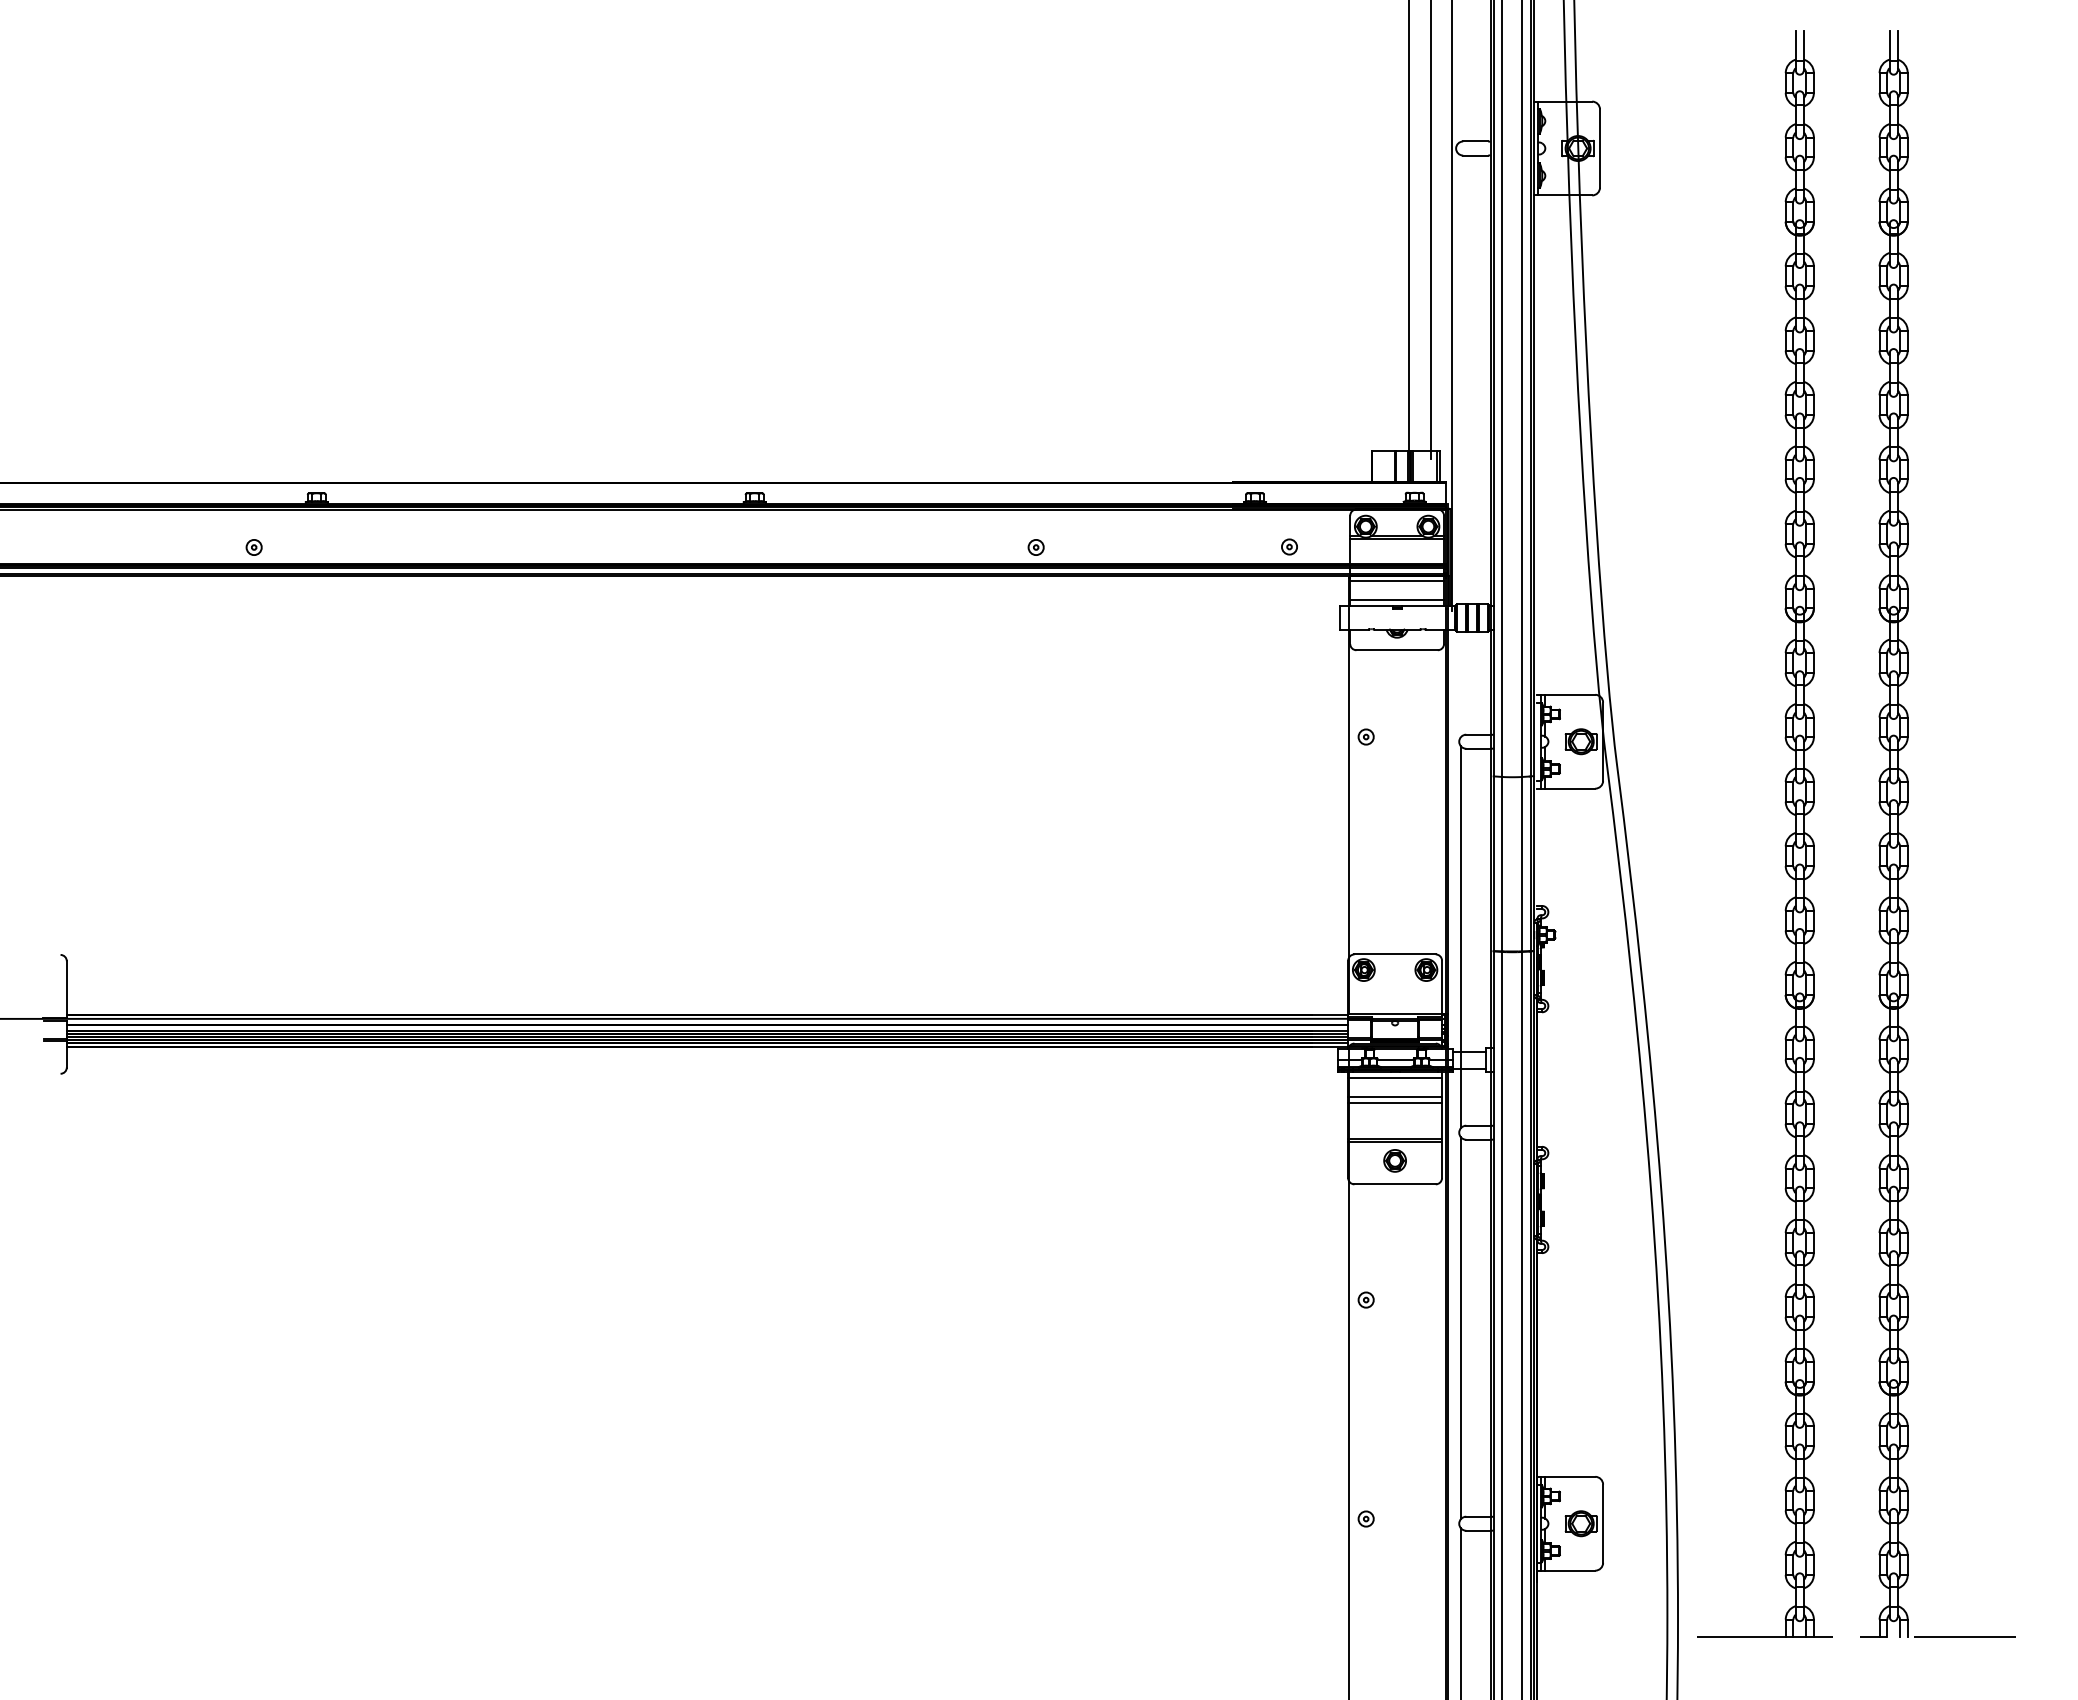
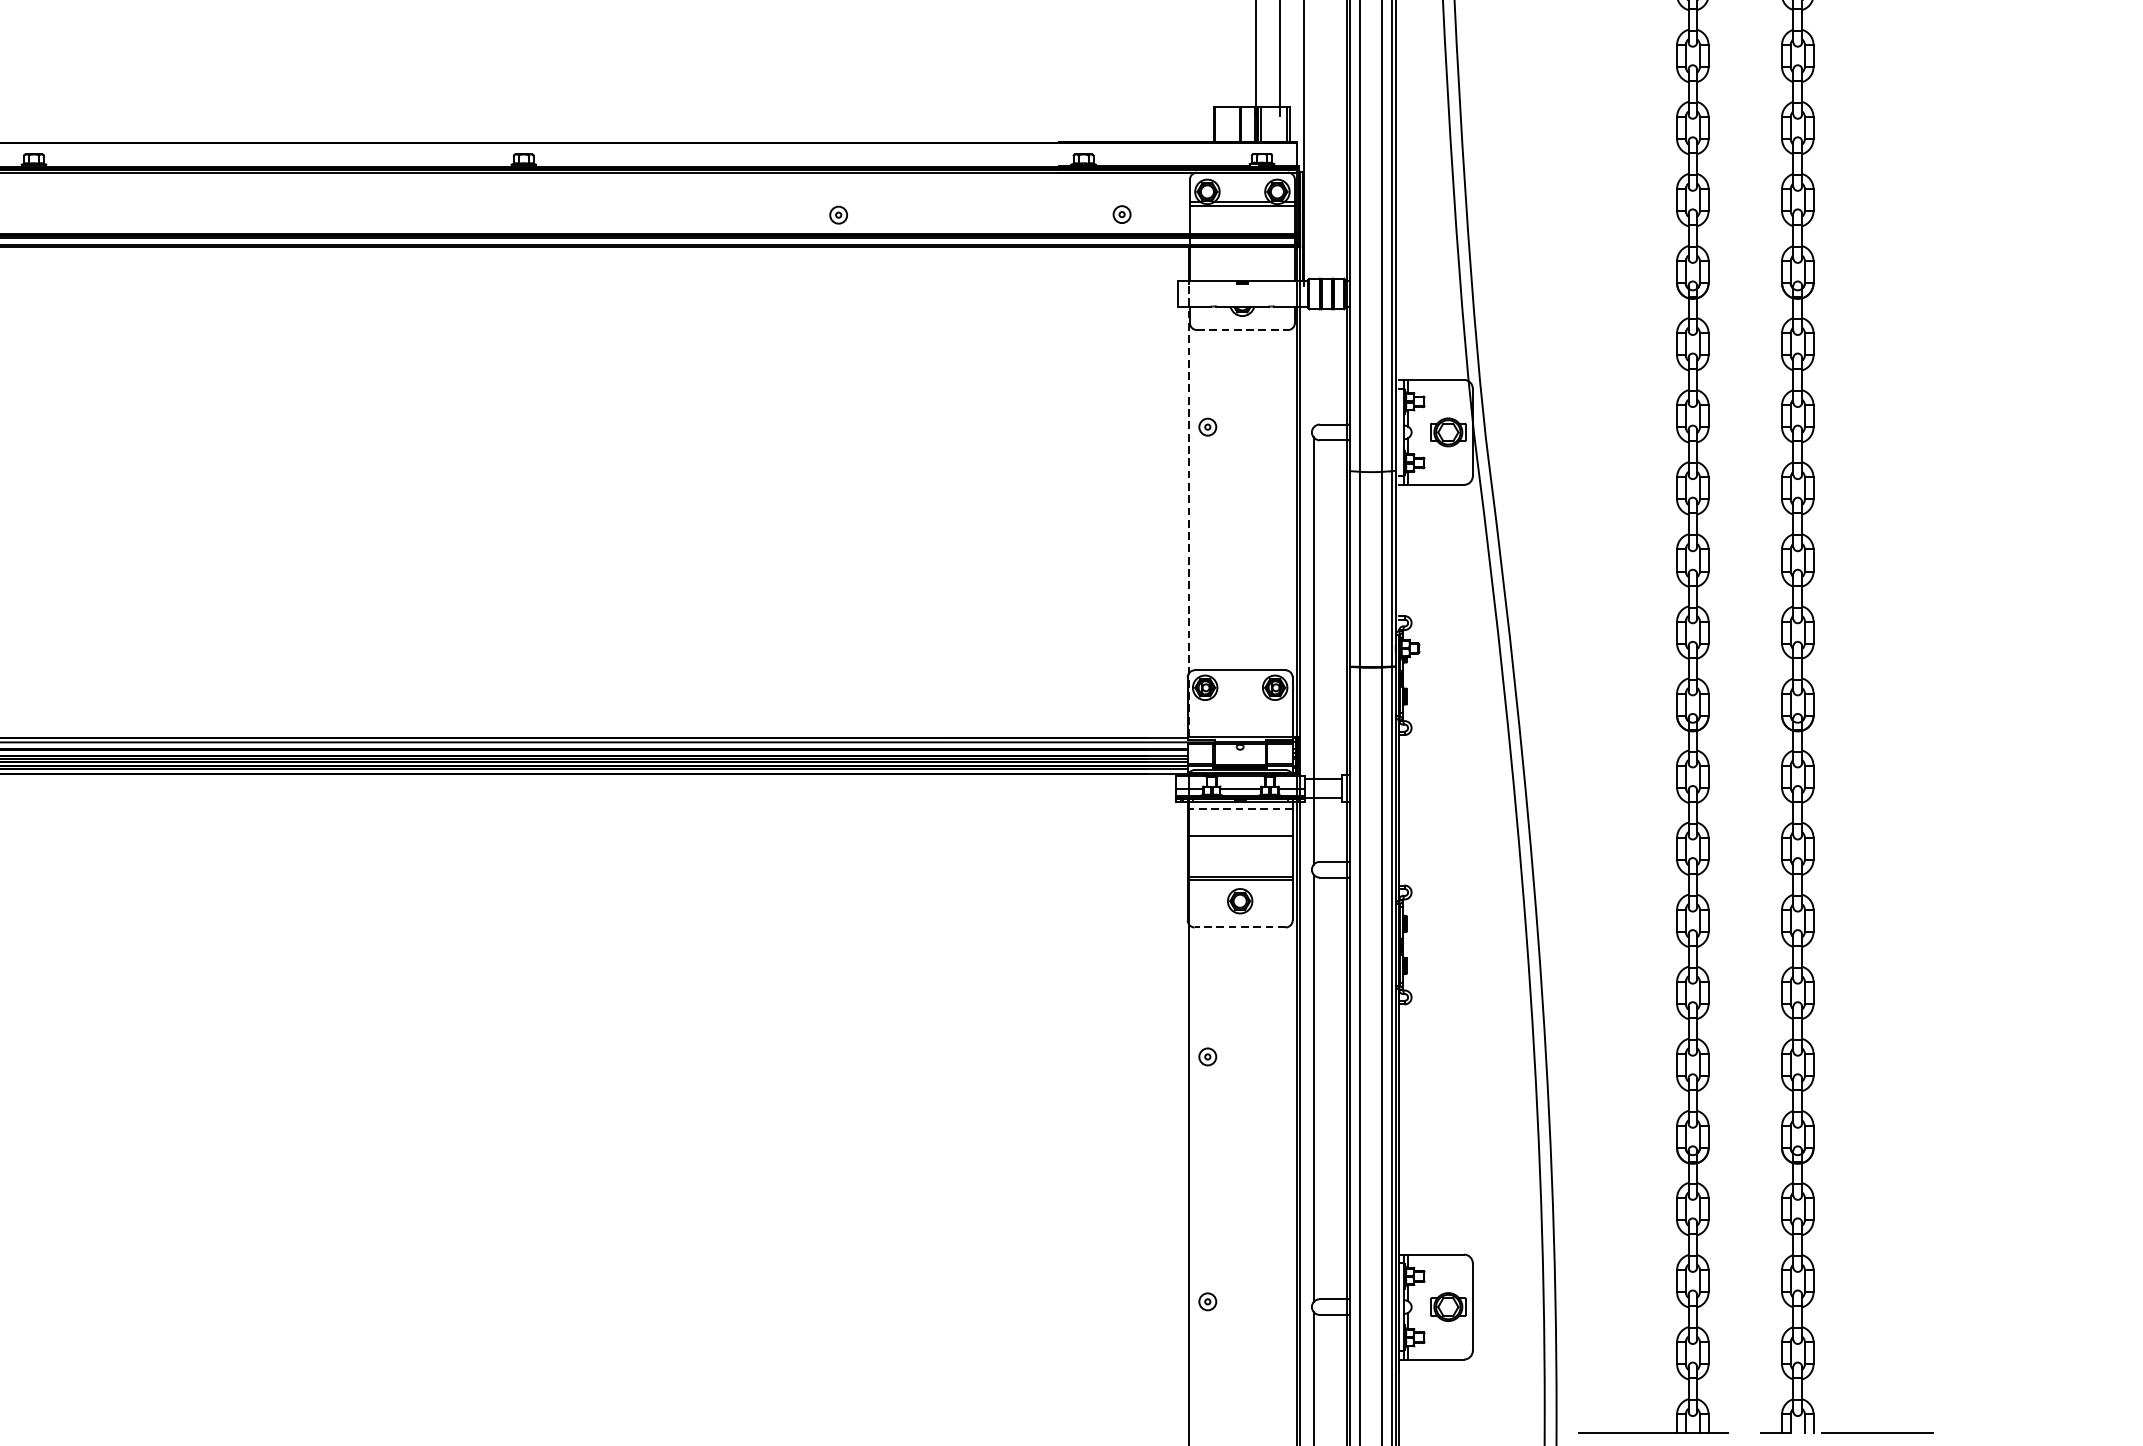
line: (1397, 581) -> (1242, 253), removed
line: (1397, 600) -> (1242, 274), removed
line: (1397, 650) -> (1242, 330), solid -> dashed
line: (1348, 811) -> (1188, 510), solid -> dashed
line: (1395, 1078) -> (1240, 809), solid -> dashed
line: (1395, 1096) -> (1240, 829), removed
line: (1395, 1184) -> (1240, 927), solid -> dashed

